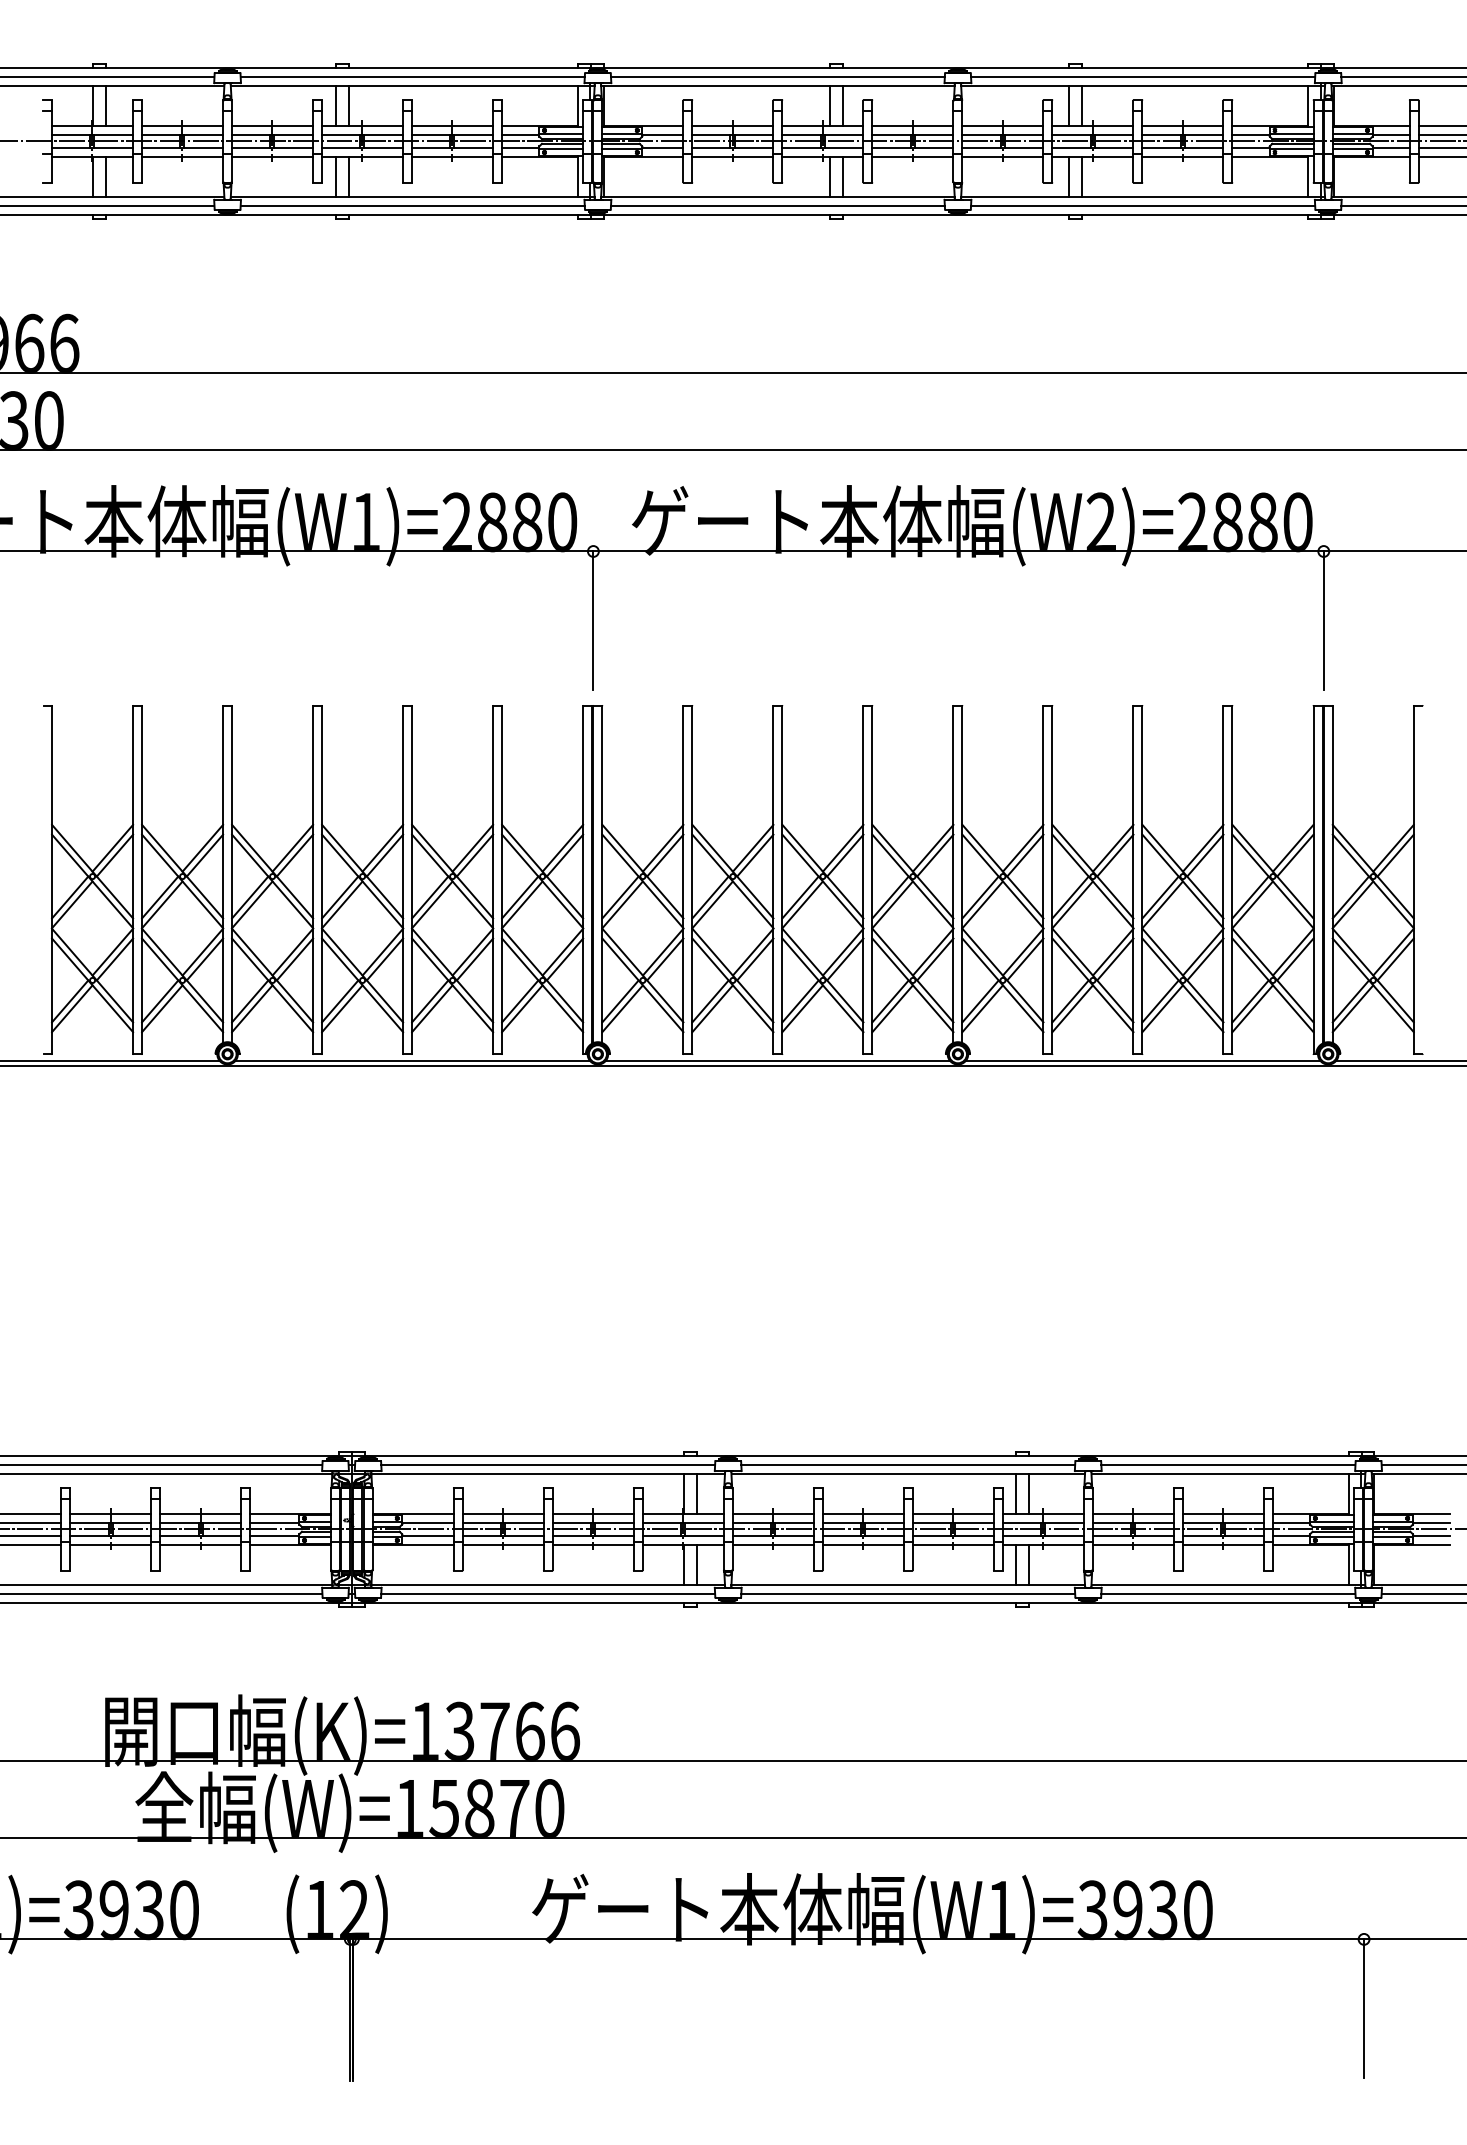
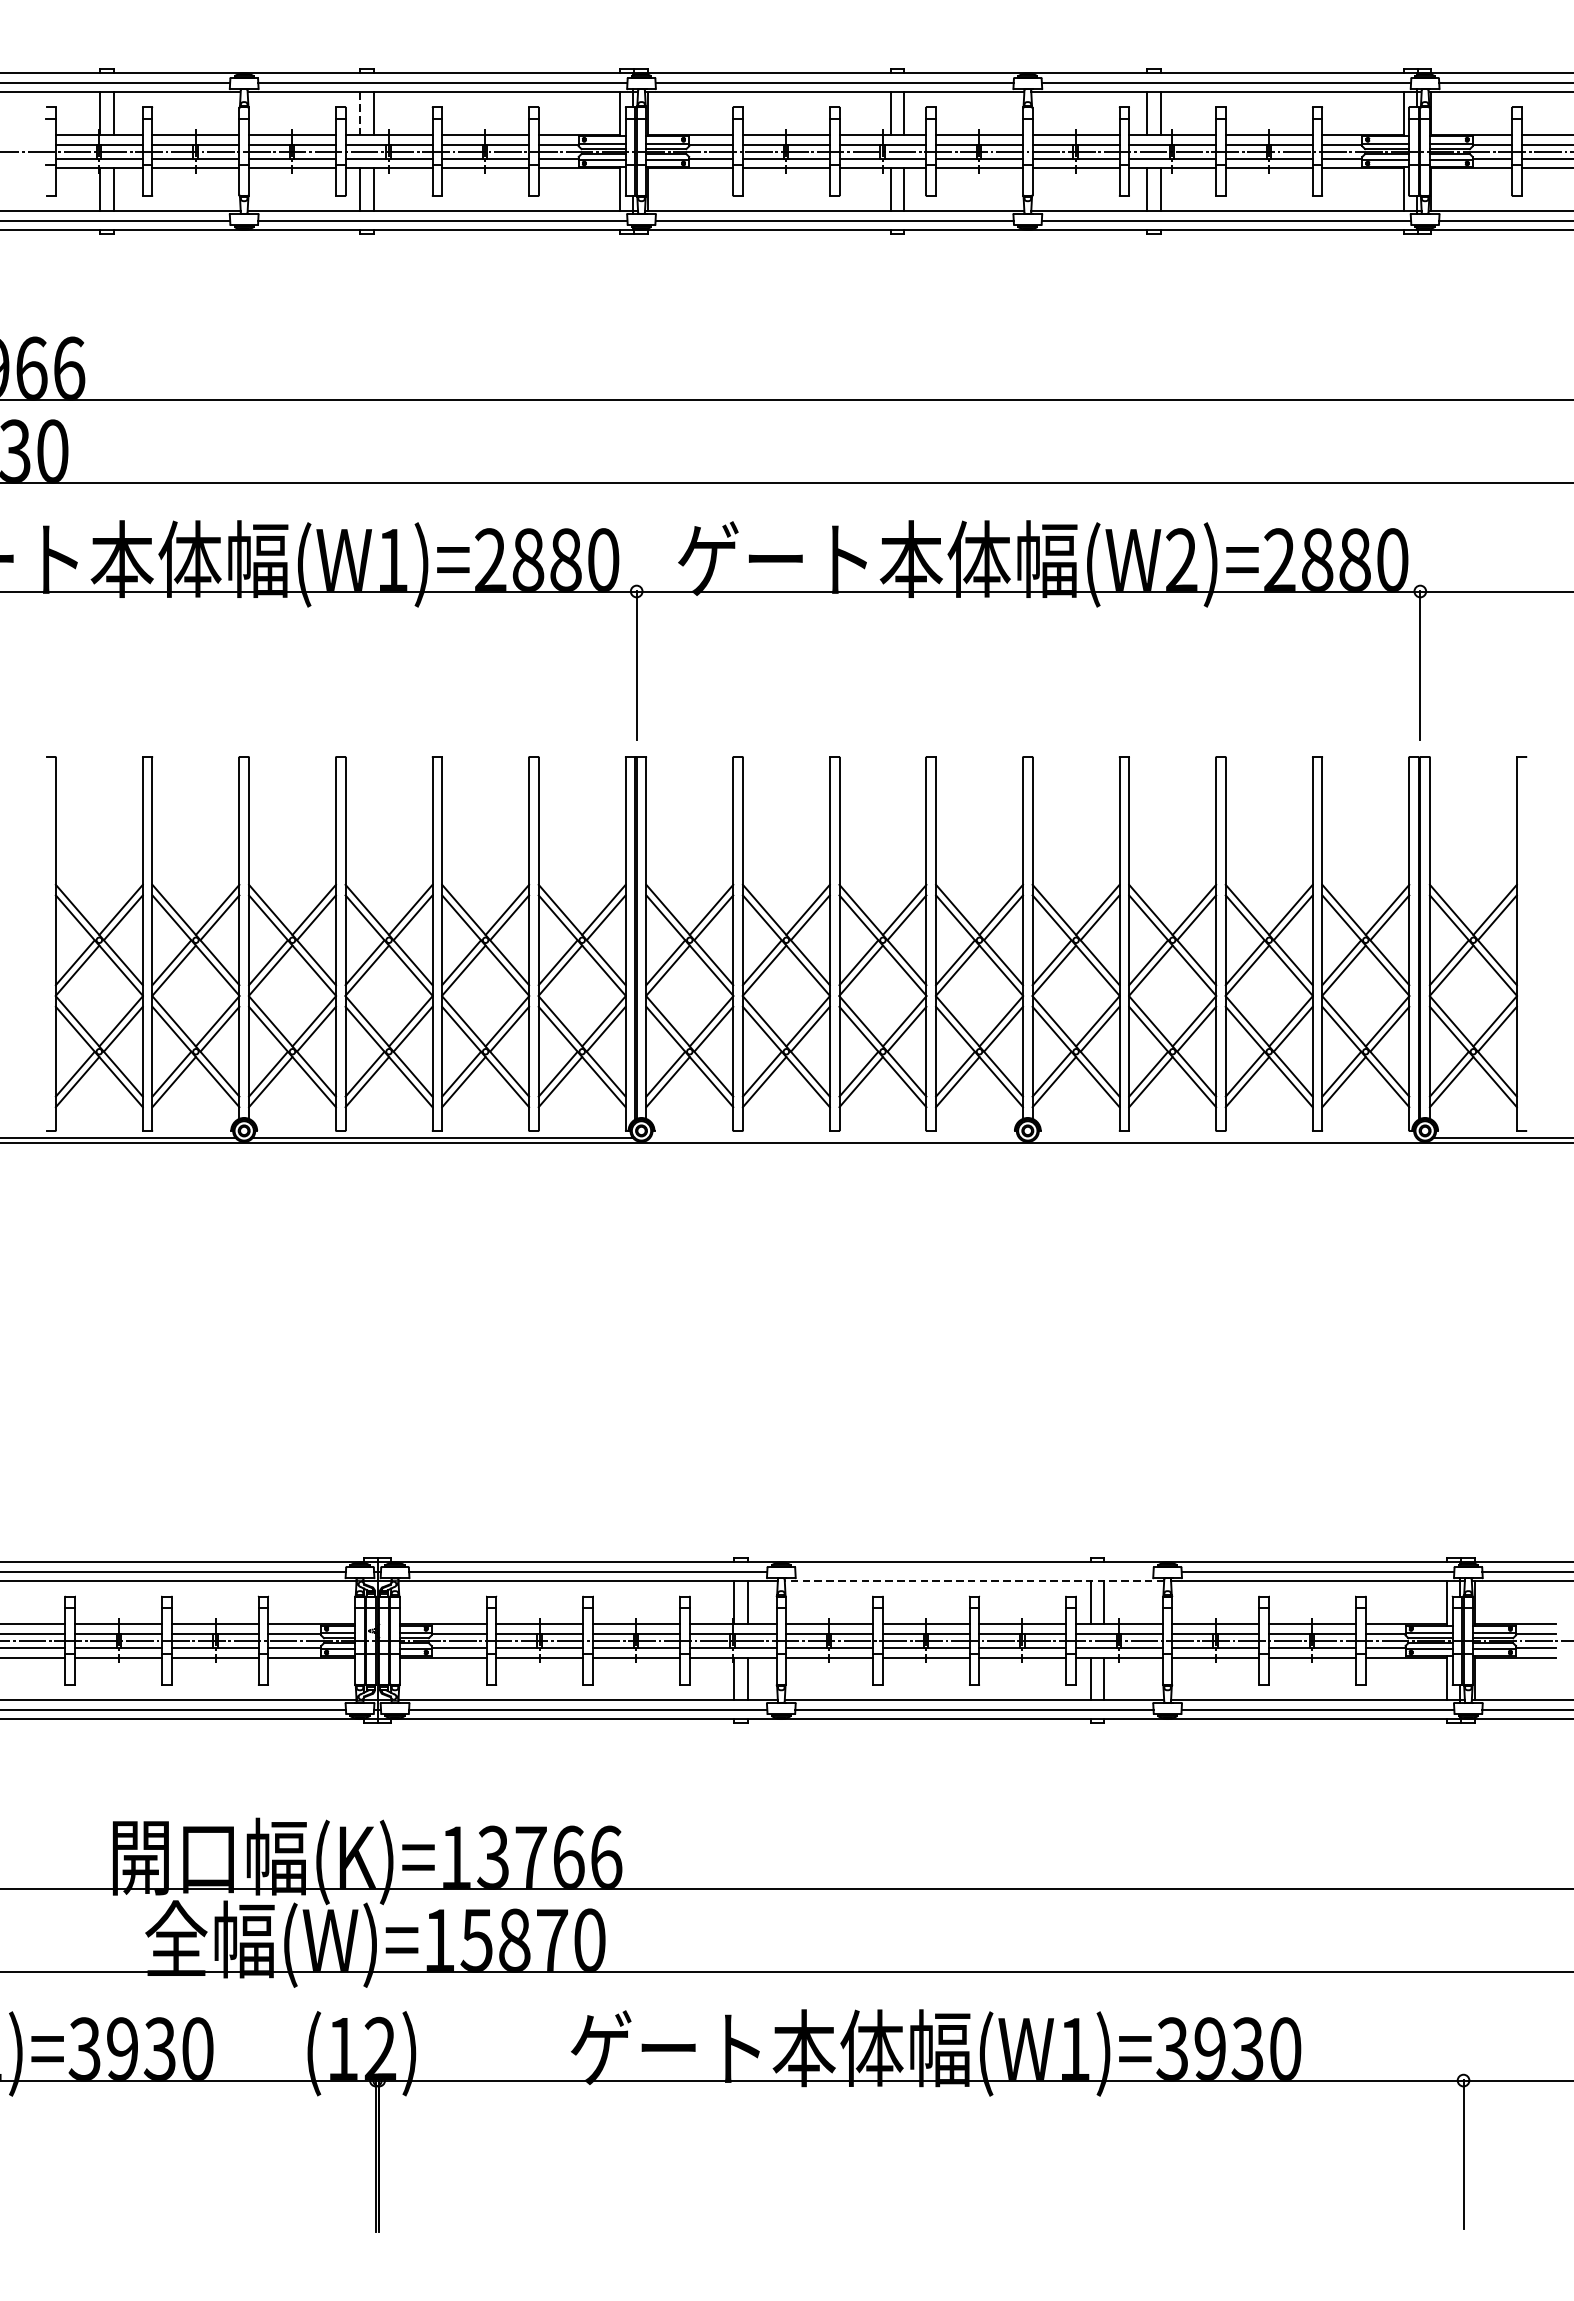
line: (335, 106) -> (359, 114), solid -> dashed
line: (777, 1060) -> (834, 1137), removed
line: (1142, 1060) -> (1225, 1137), removed
line: (908, 1465) -> (974, 1572), removed
line: (908, 1474) -> (974, 1581), solid -> dashed

